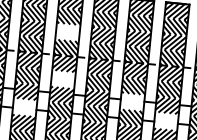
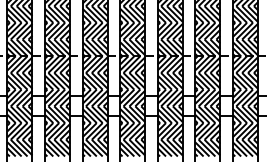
hatch: (67, 31) -> (57, 30), added
hatch: (63, 78) -> (57, 80), added
hatch: (132, 101) -> (132, 97), added
hatch: (24, 107) -> (19, 114), added
hatch: (165, 121) -> (169, 114), added

